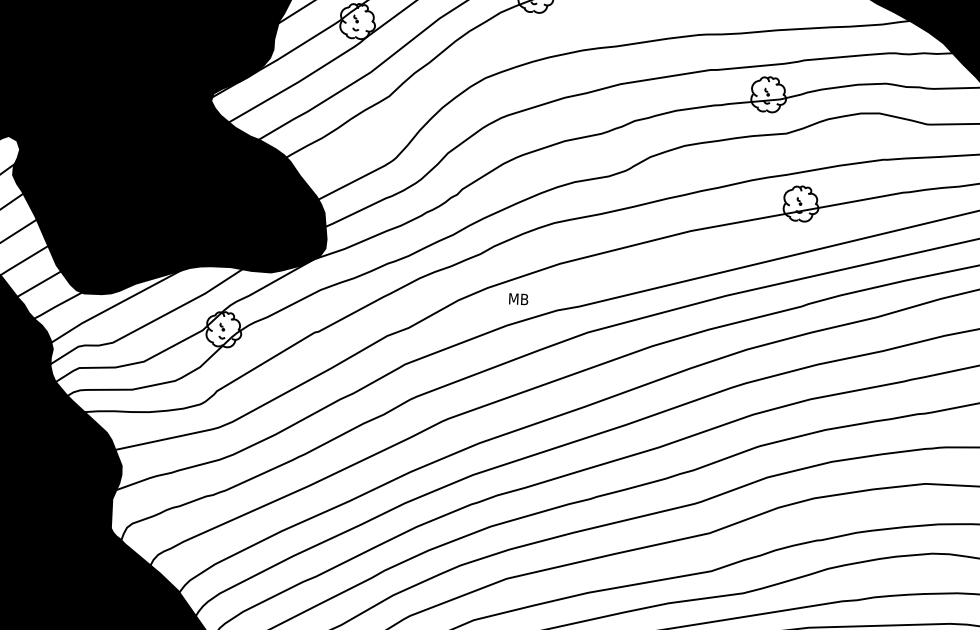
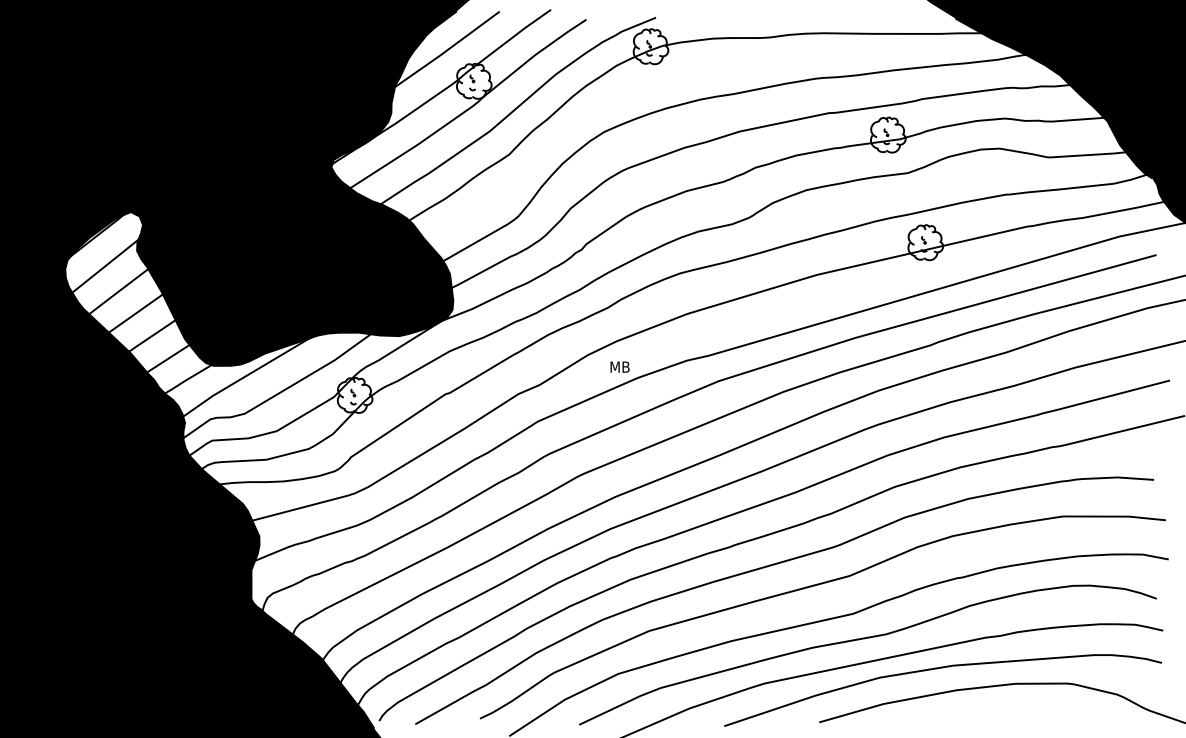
text: (518, 298) -> (619, 366), moved

